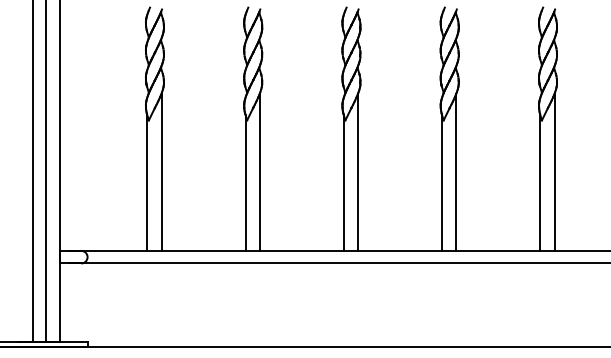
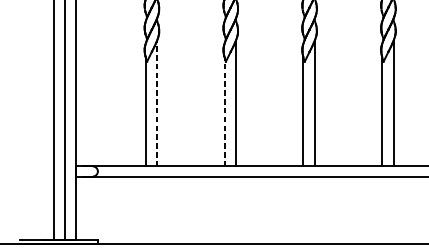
line: (161, 172) -> (157, 103), solid -> dashed
line: (245, 182) -> (224, 111), solid -> dashed

